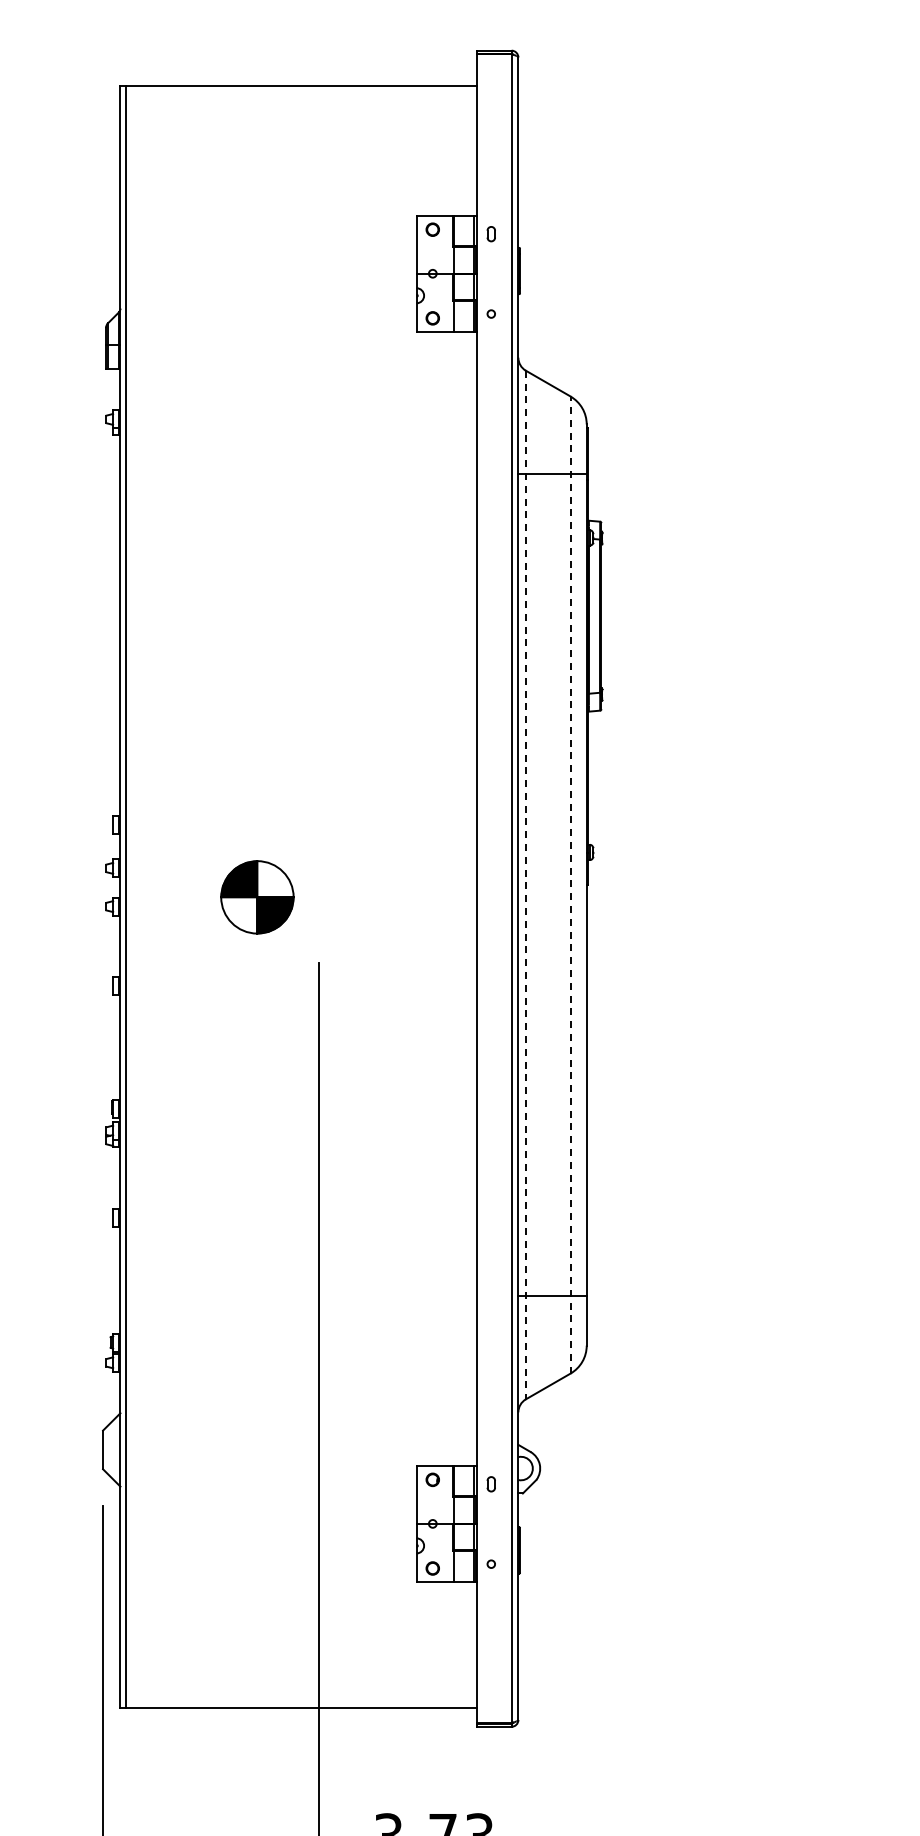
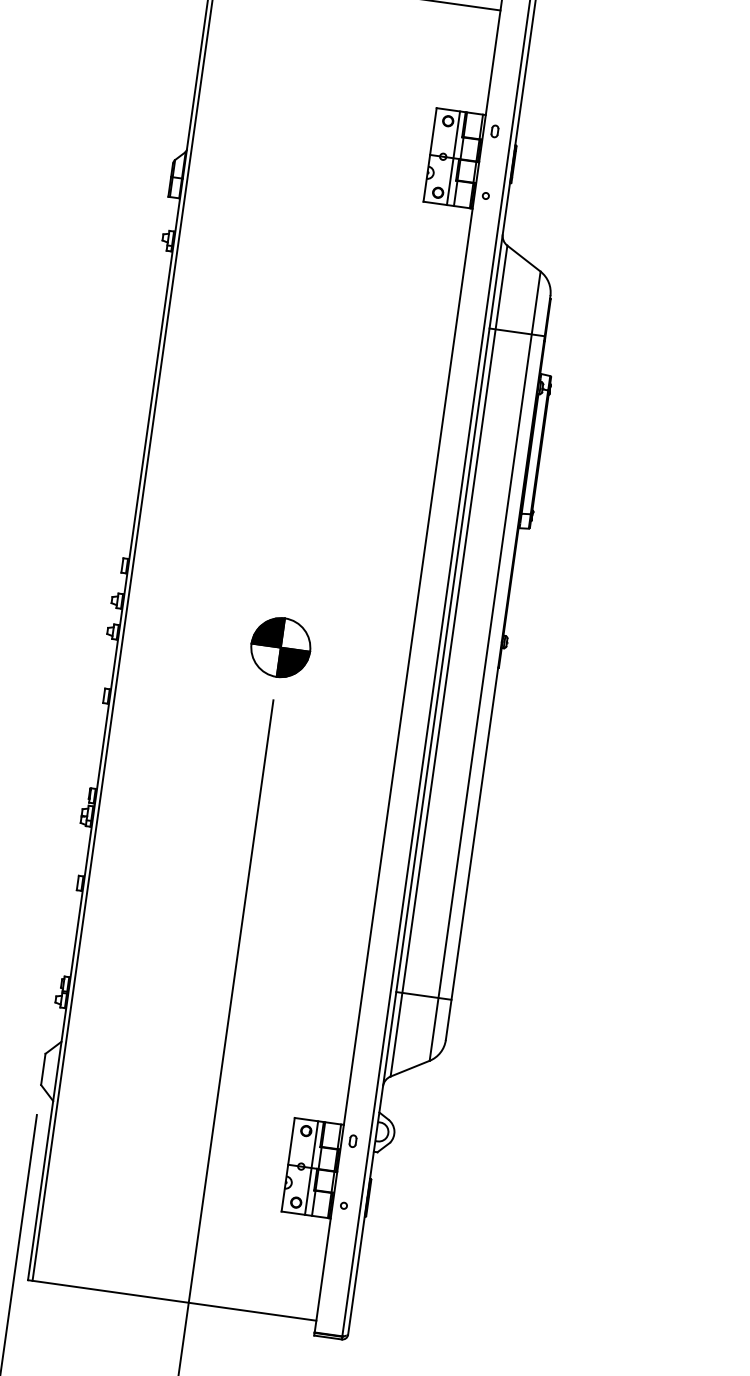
line: (445, 273) -> (453, 158), added
line: (525, 885) -> (448, 661), dashed -> solid
line: (570, 885) -> (484, 666), dashed -> solid
part: (257, 897) -> (280, 647), moved
line: (445, 1523) -> (311, 1167), added

